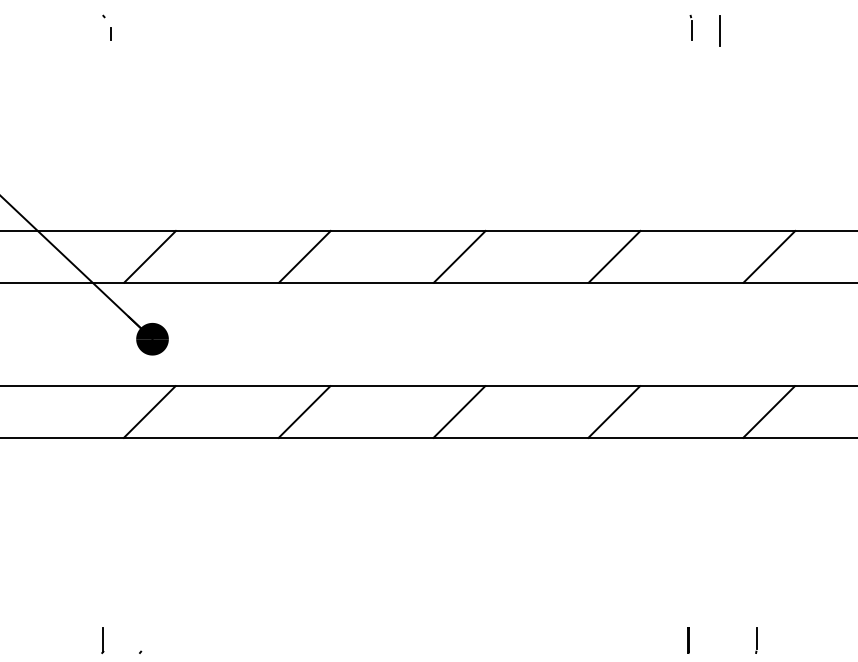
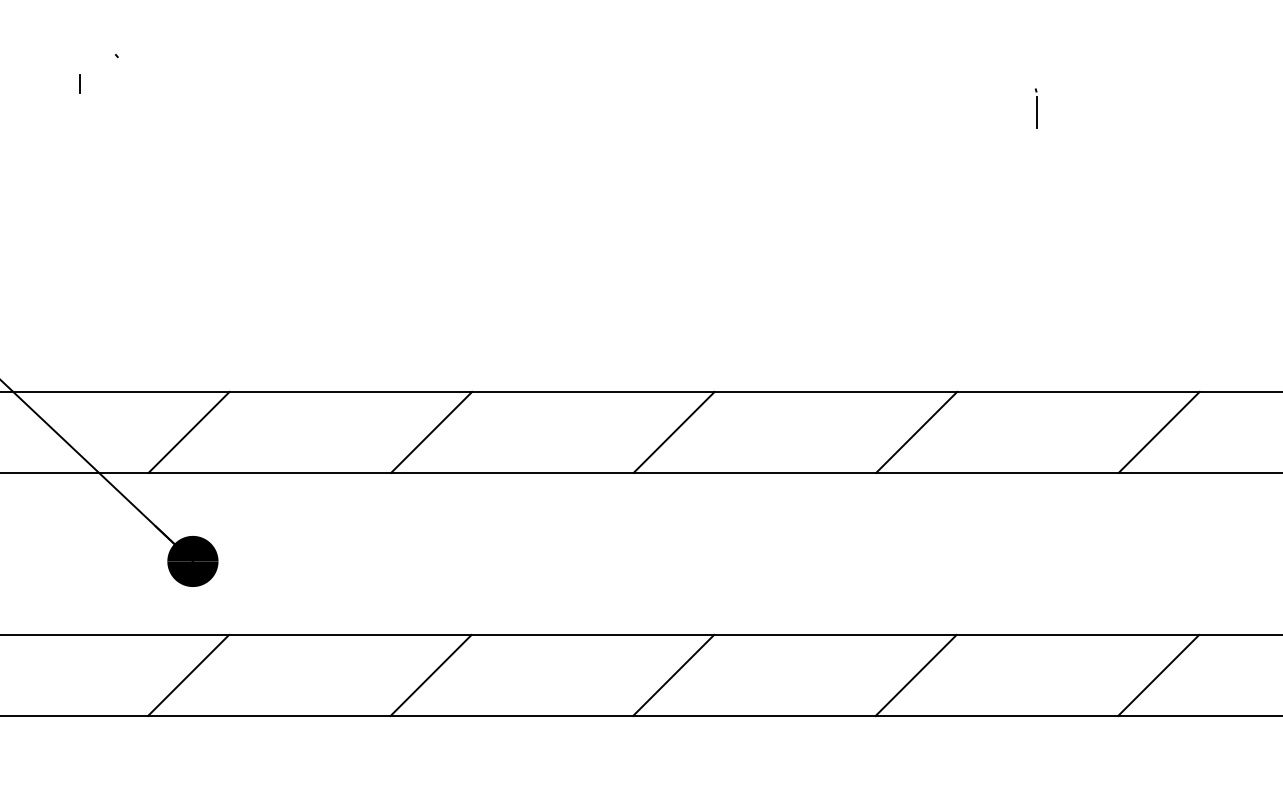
part: (690, 27) -> (1035, 107), moved
line: (719, 30) -> (1080, 77), removed
line: (110, 33) -> (78, 82), moved

